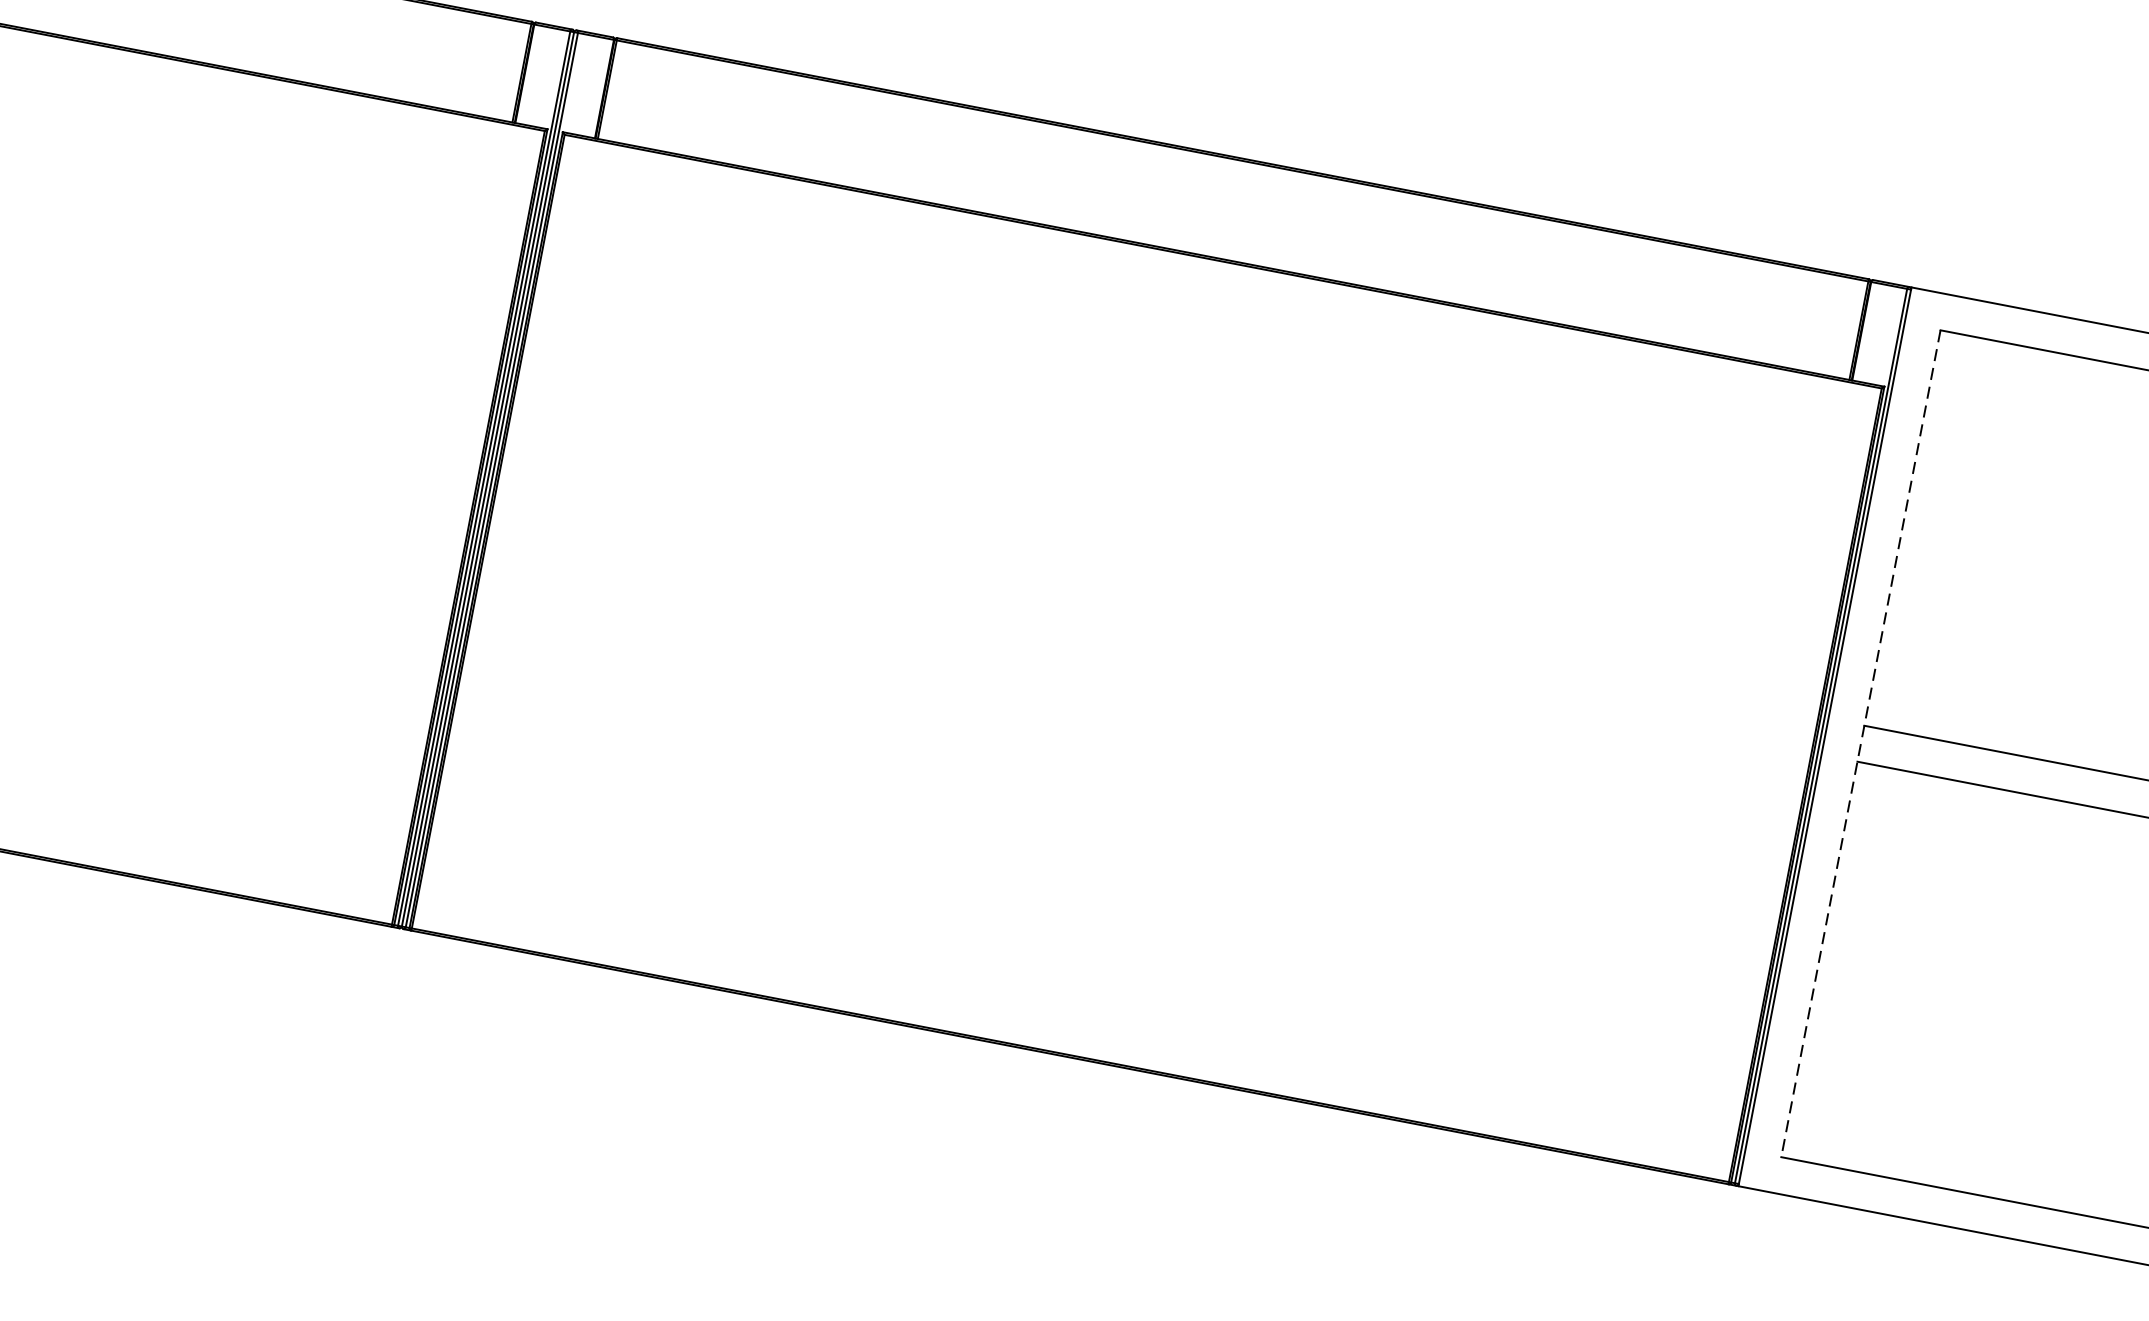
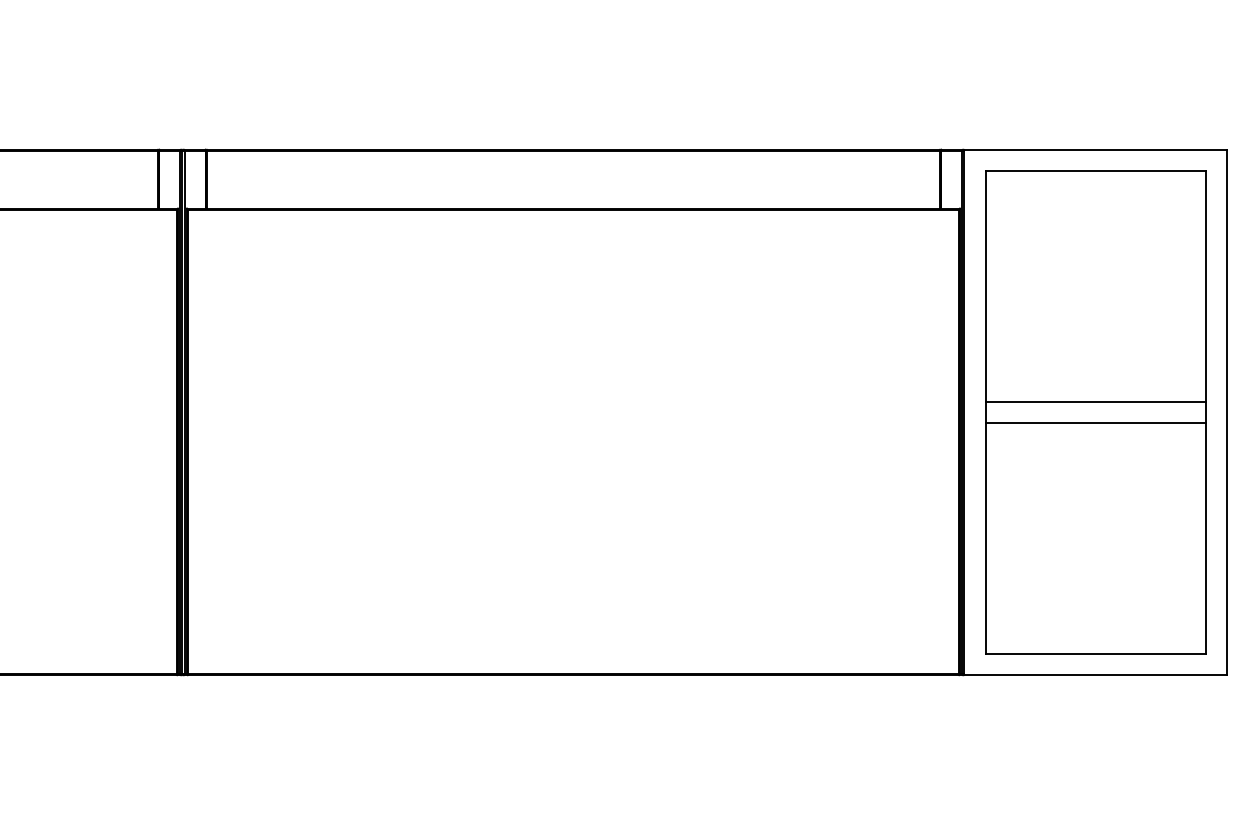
line: (1860, 743) -> (985, 412), dashed -> solid

